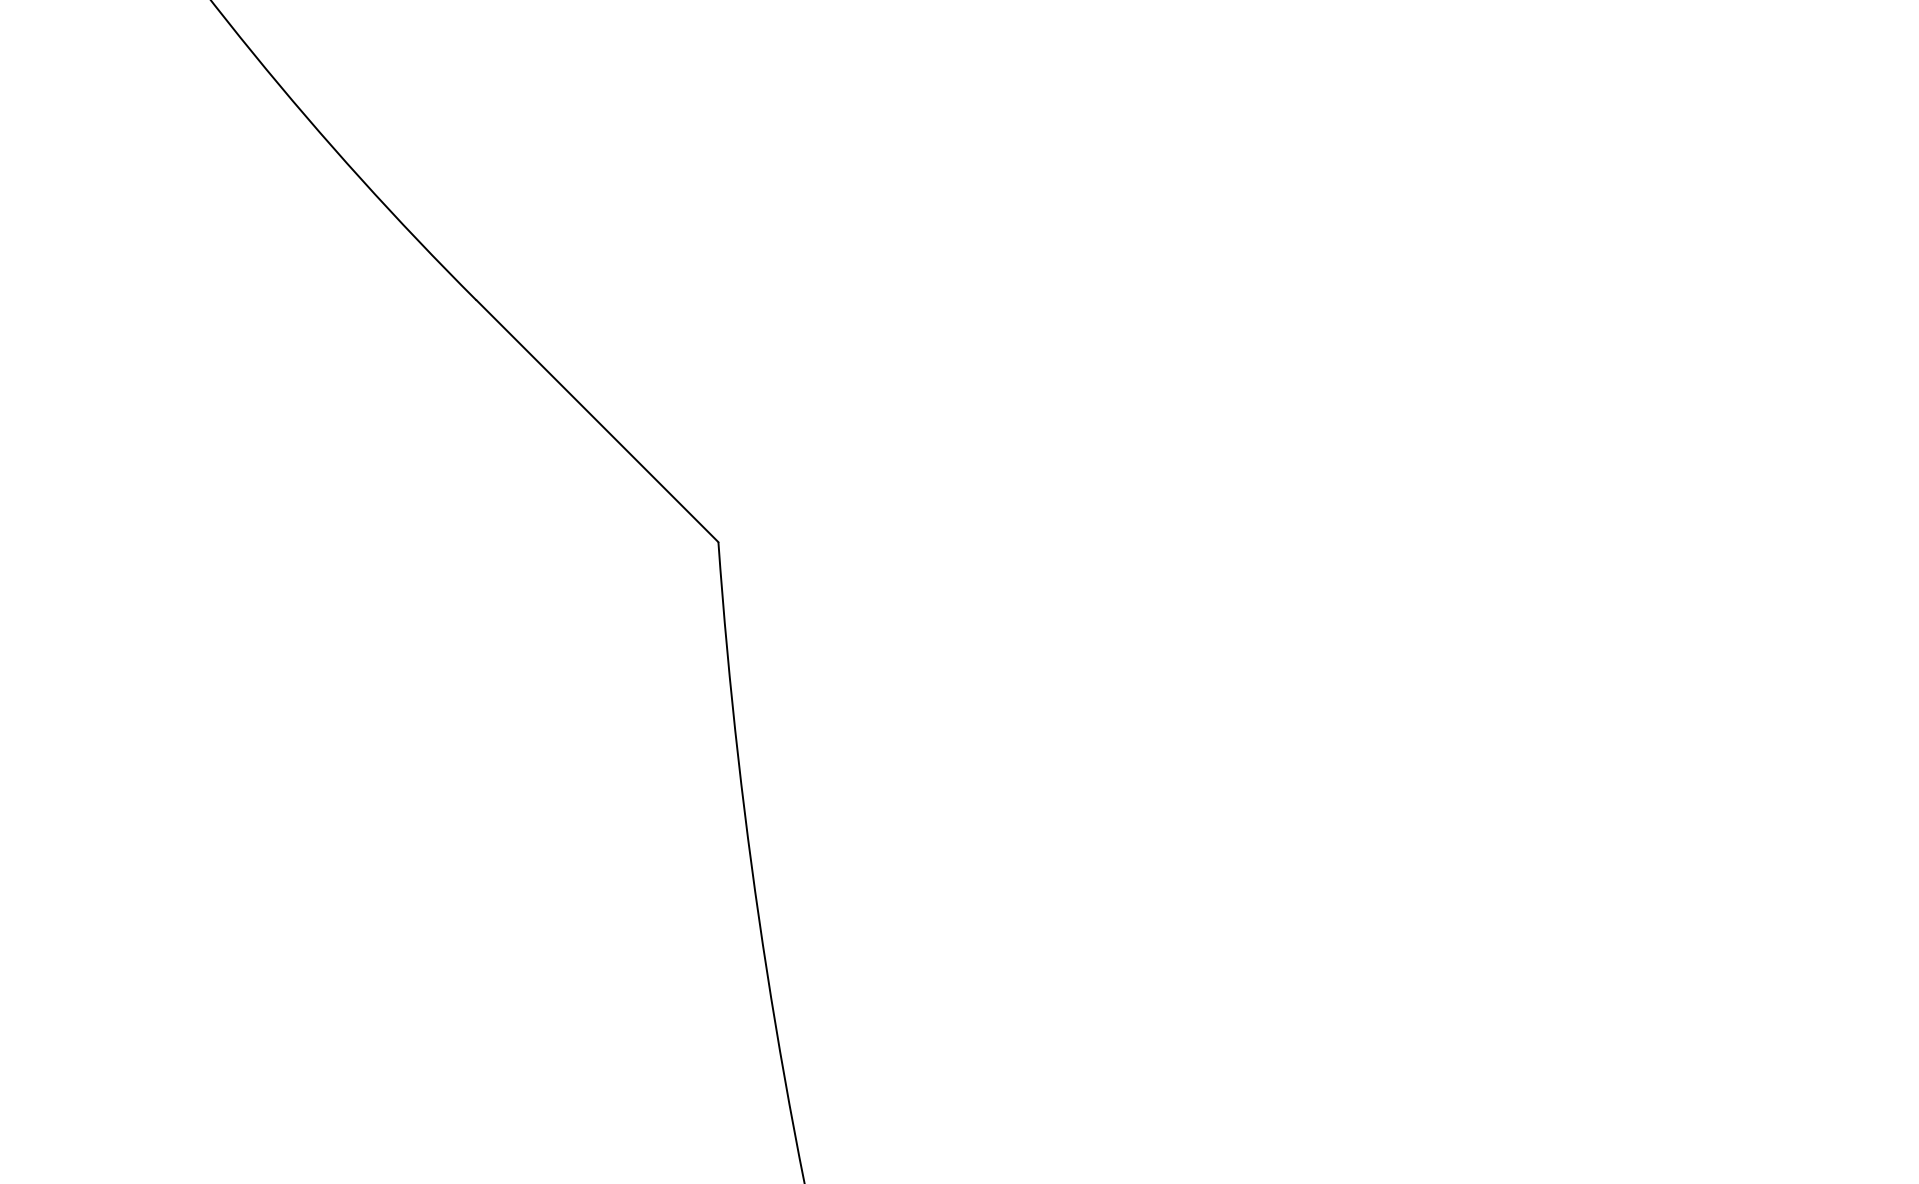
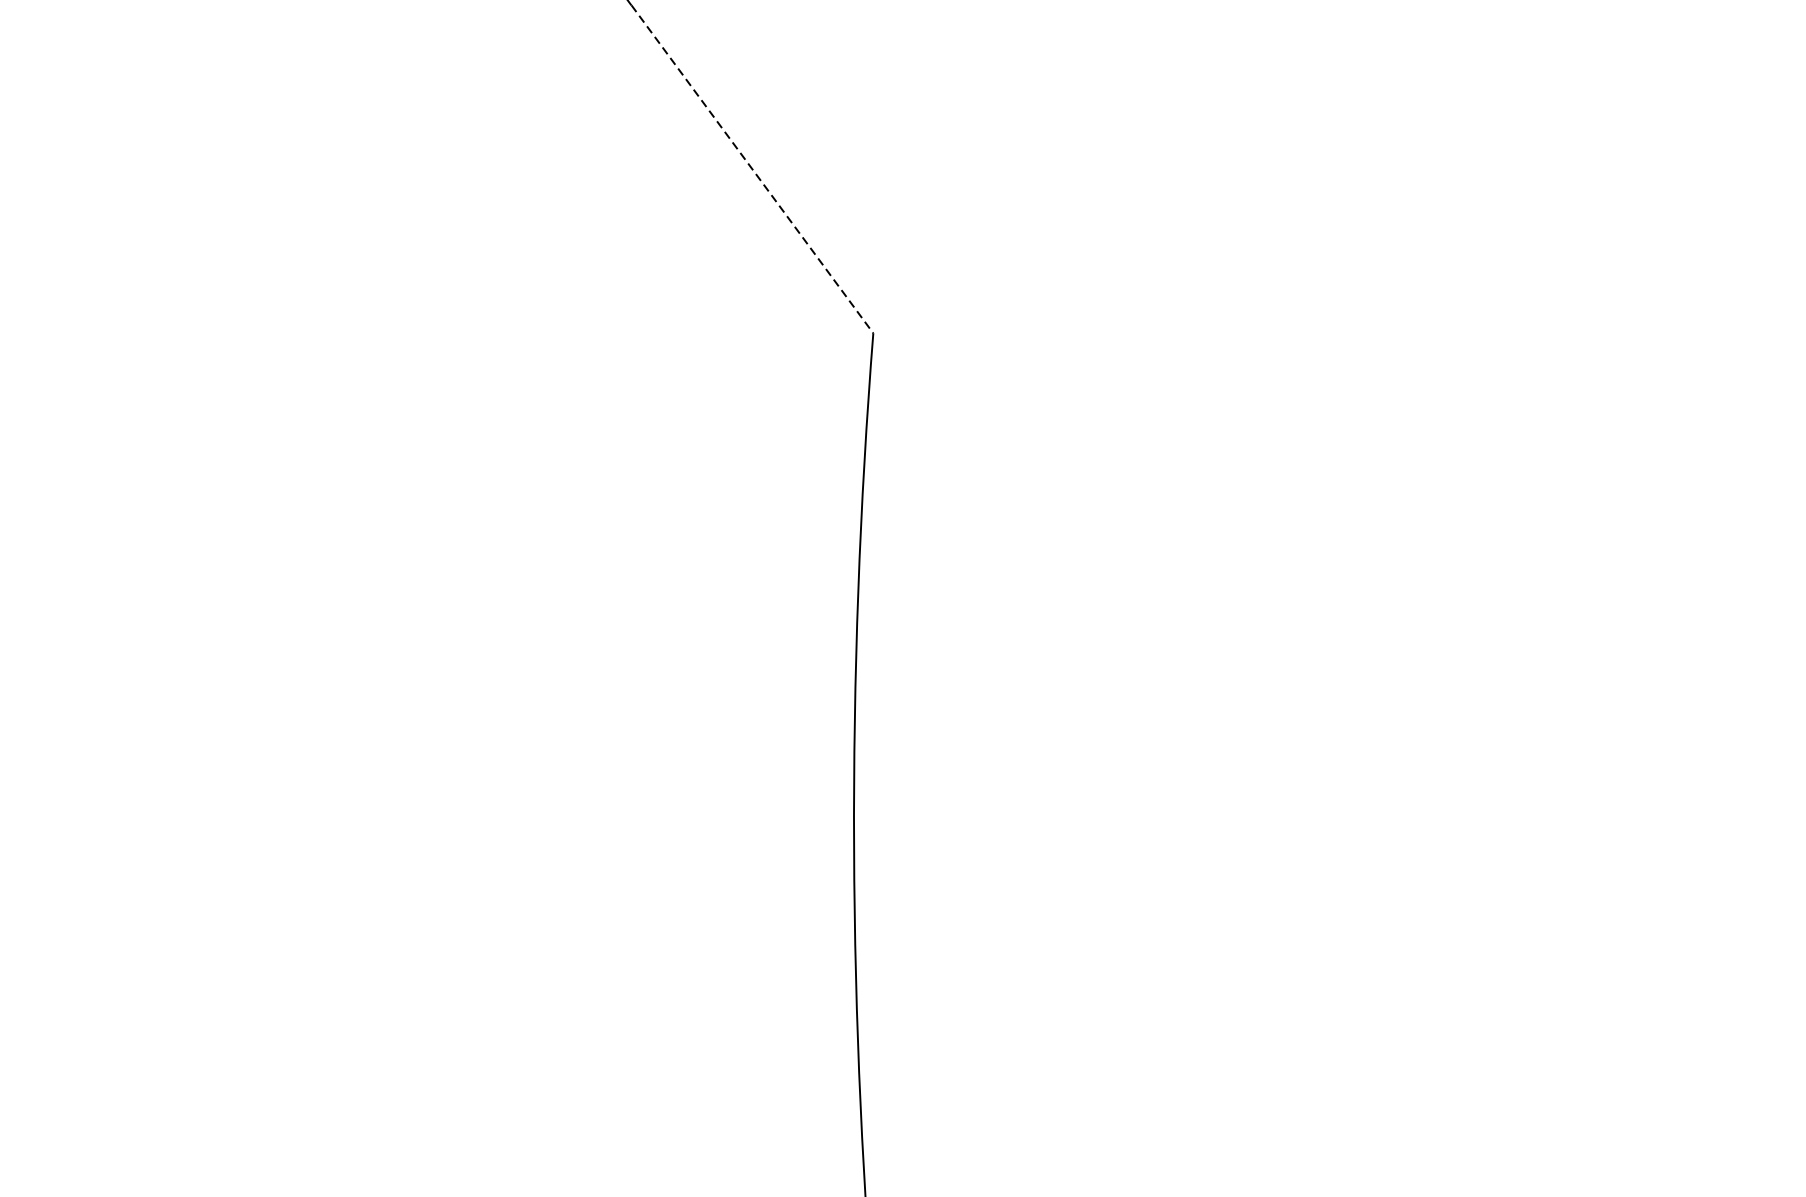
line: (597, 421) -> (752, 169), solid -> dashed

